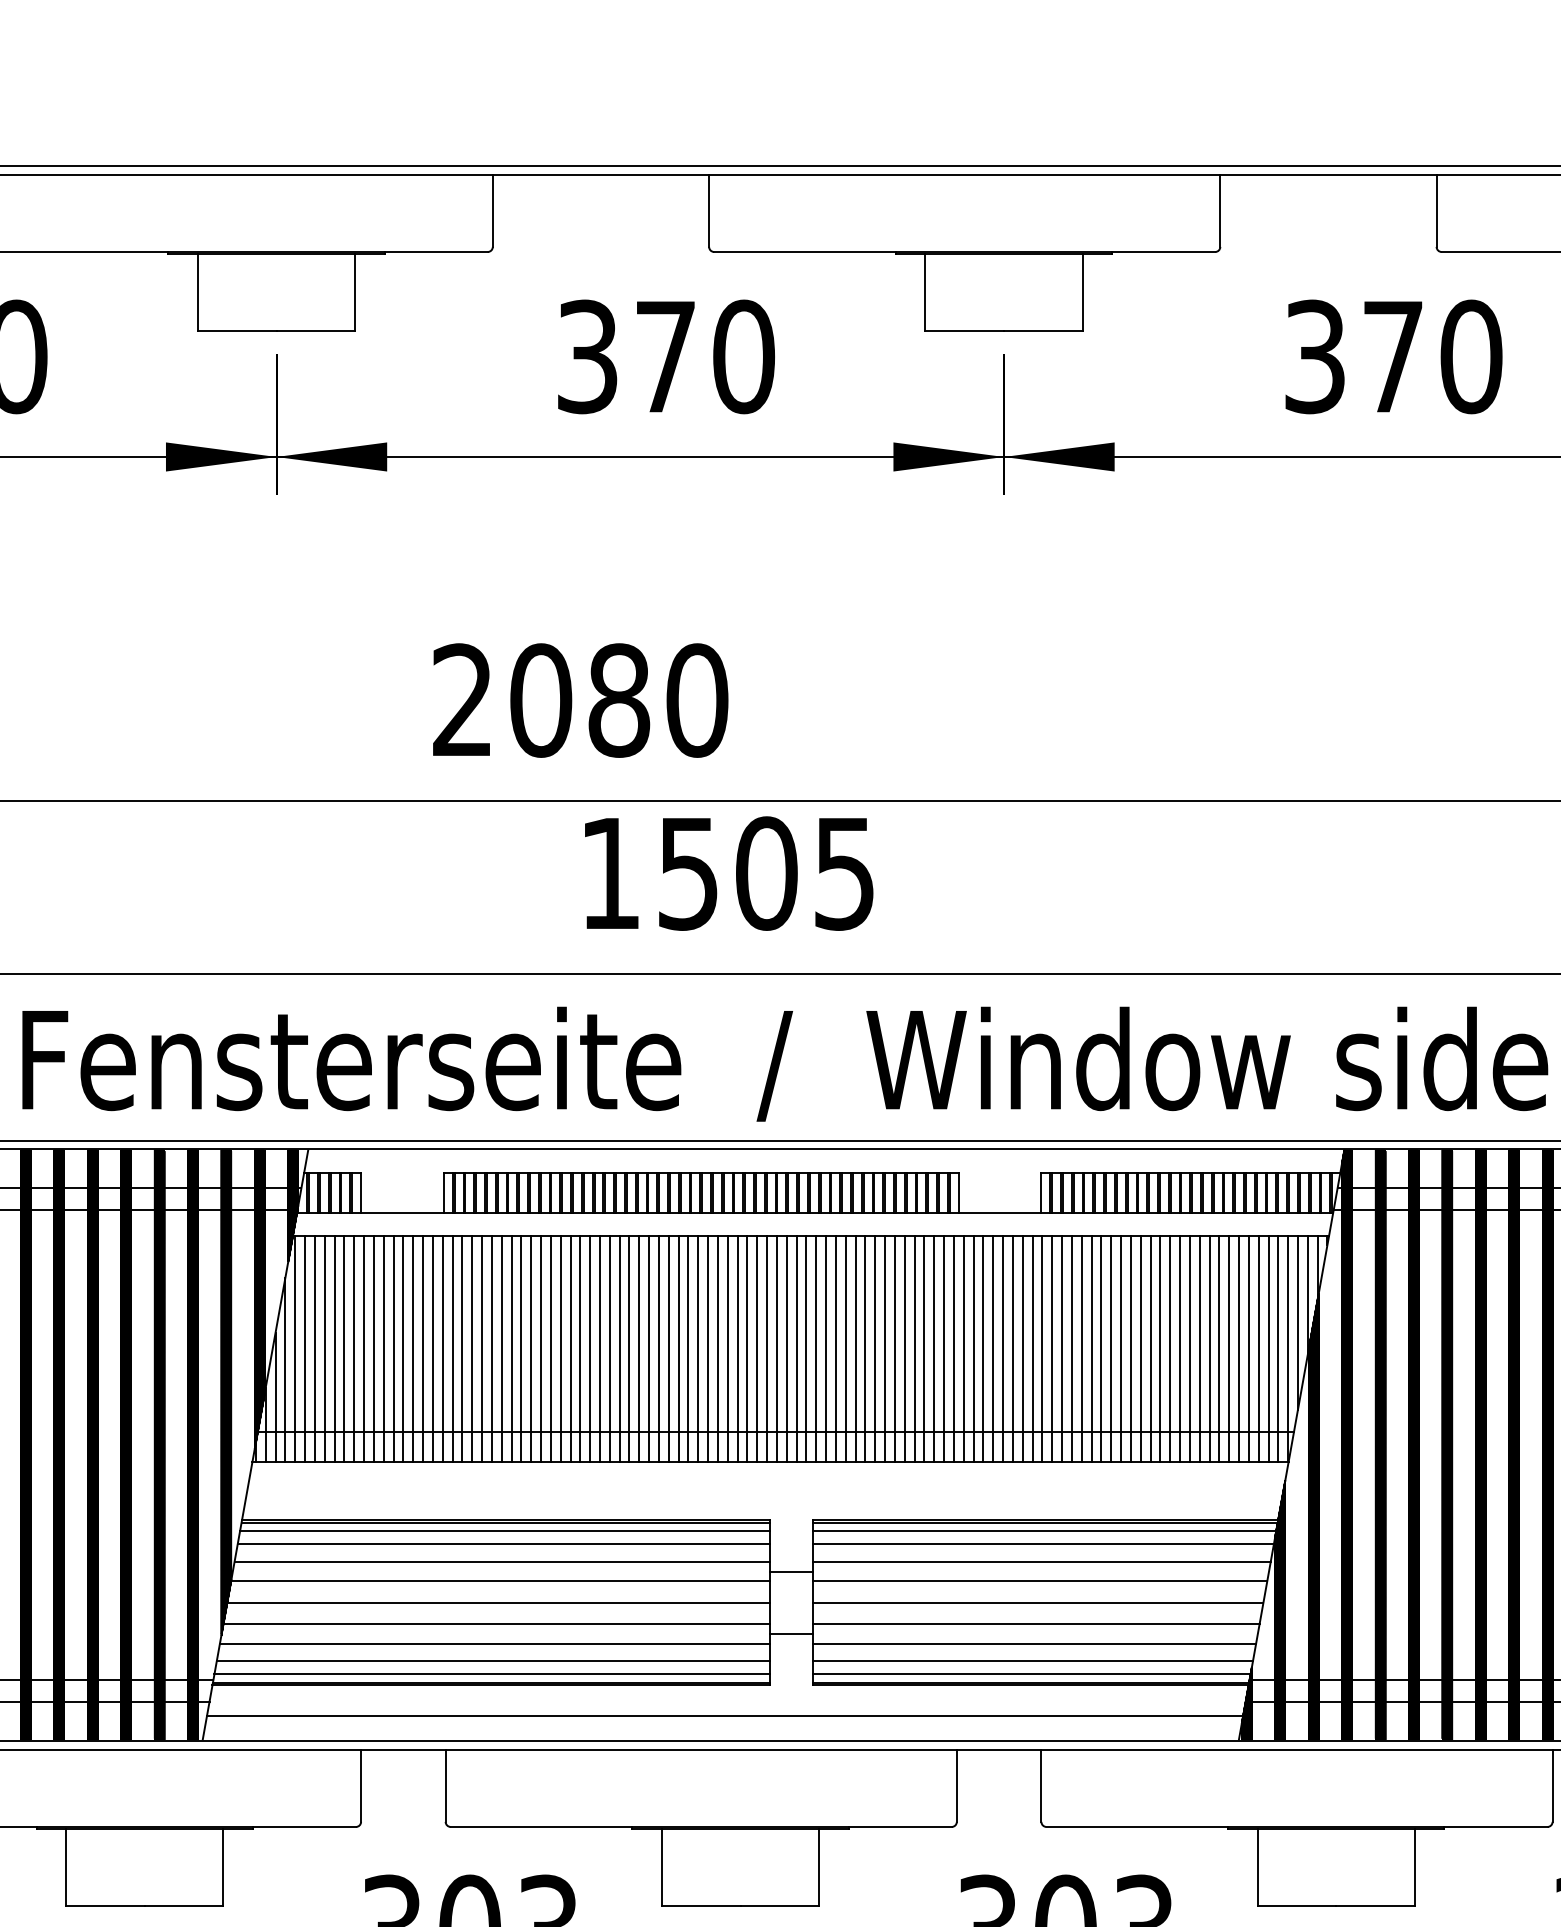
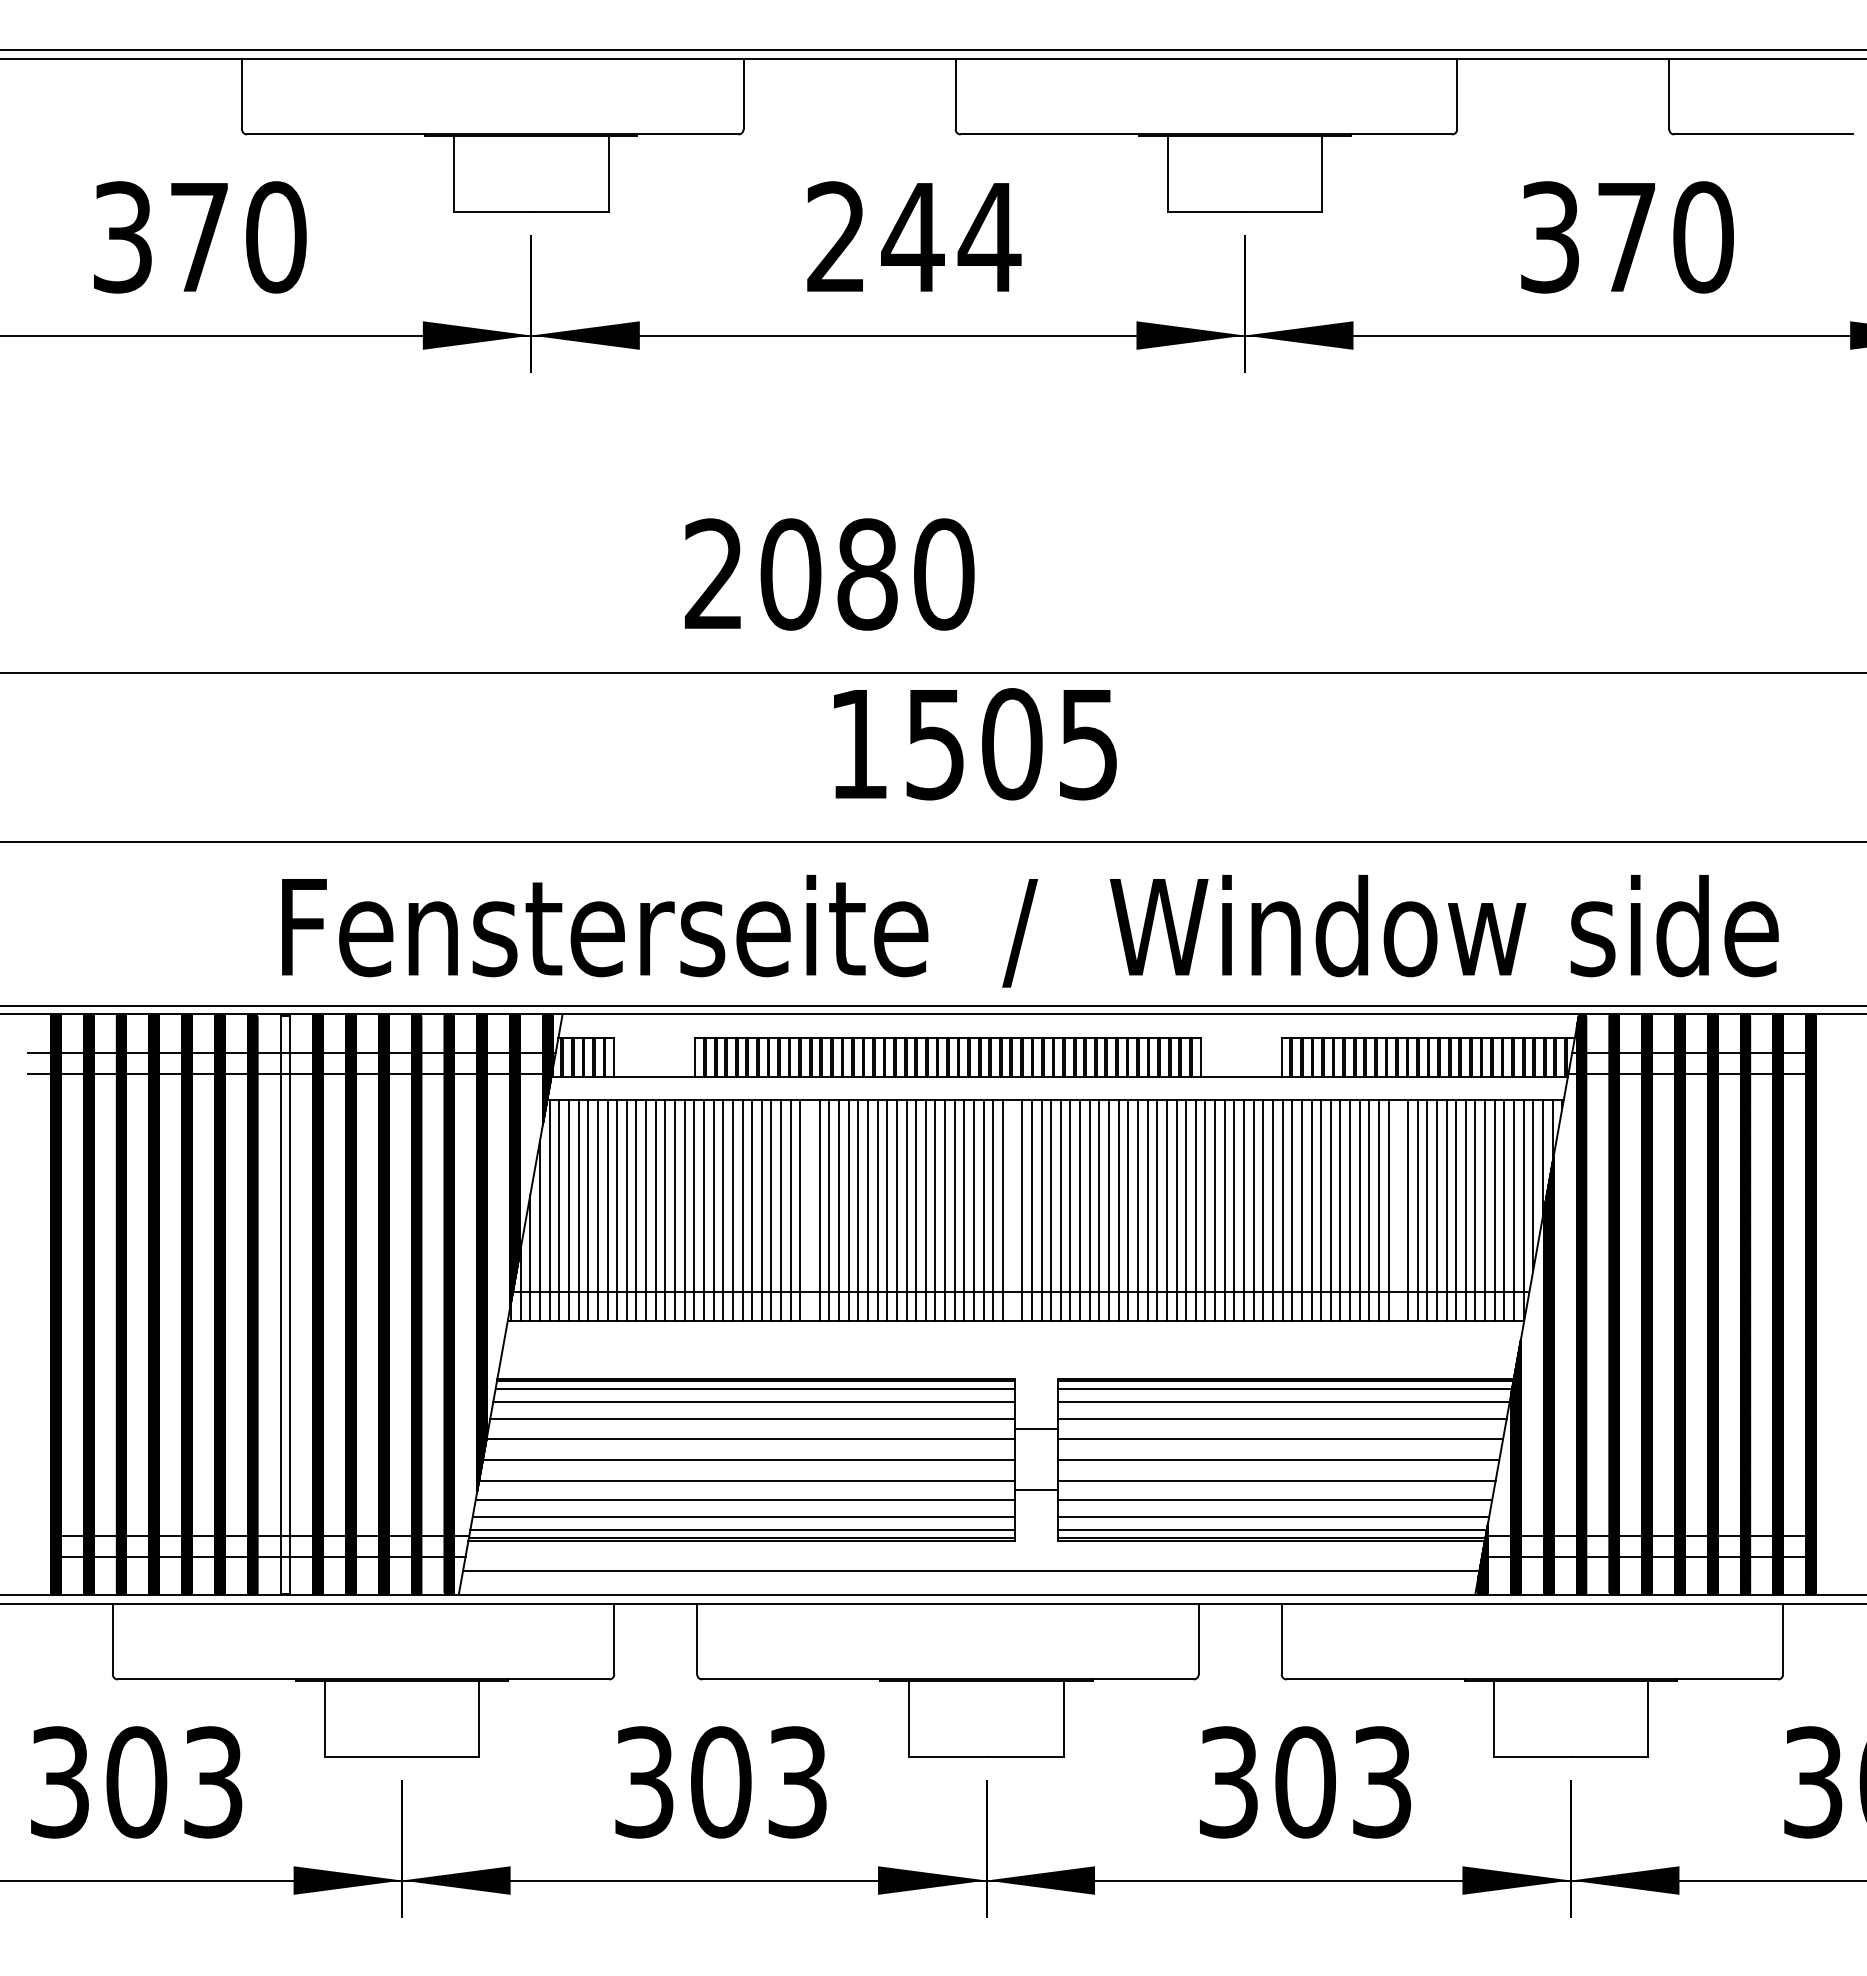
text: (667, 357) -> (914, 237), 370 -> 244
line: (561, 1348) -> (810, 1210), removed
line: (767, 1348) -> (1012, 1210), removed
line: (1160, 1348) -> (1398, 1210), removed
hatch: (25, 1444) -> (285, 1304), removed

